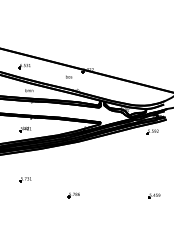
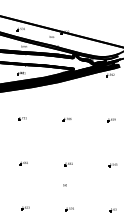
part: (25, 179) -> (22, 118), moved
part: (72, 195) -> (66, 119), moved

